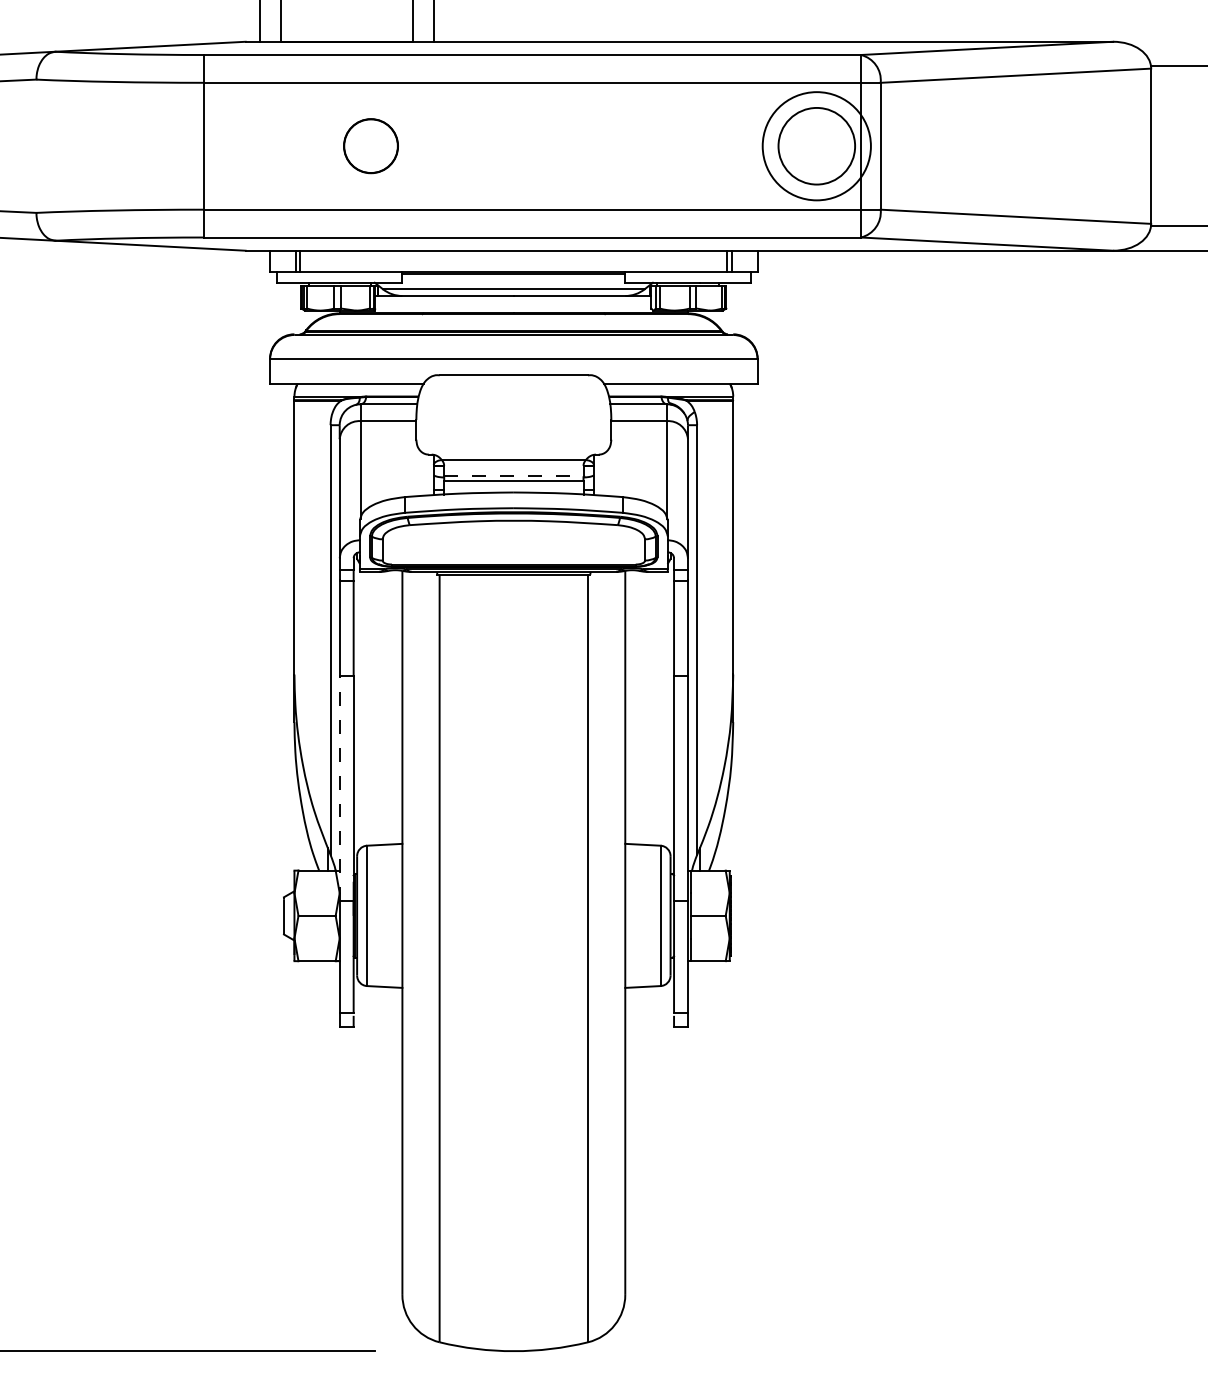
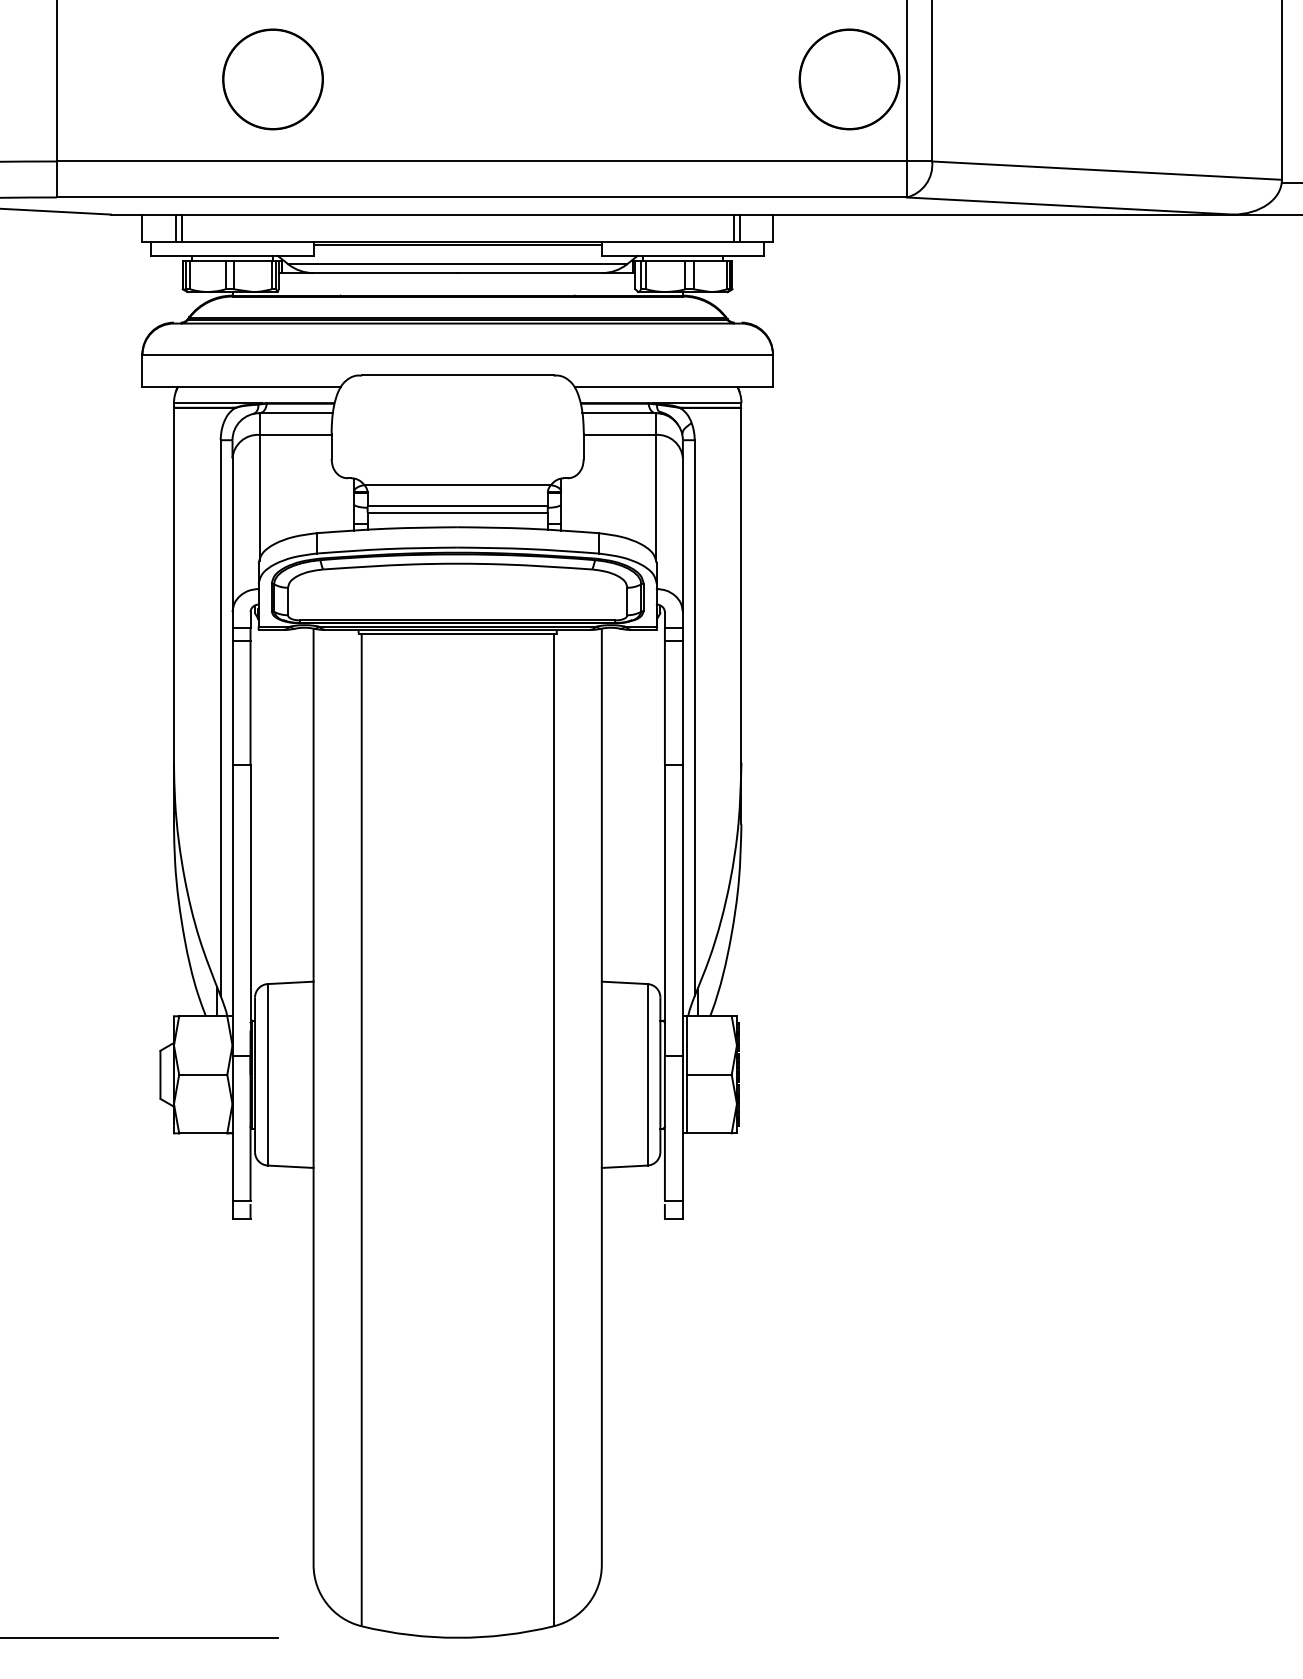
circle: (370, 145) -> (272, 78), size x1.43
circle: (816, 145) -> (849, 78), size x0.71
line: (513, 476) -> (457, 506), dashed -> solid
line: (339, 788) -> (232, 910), dashed -> solid

